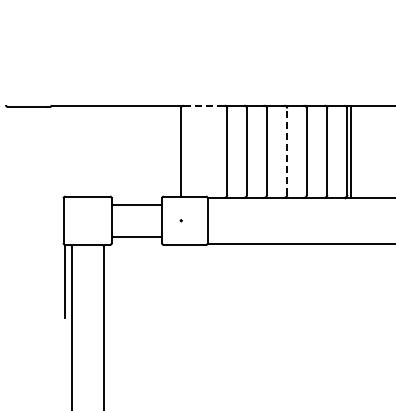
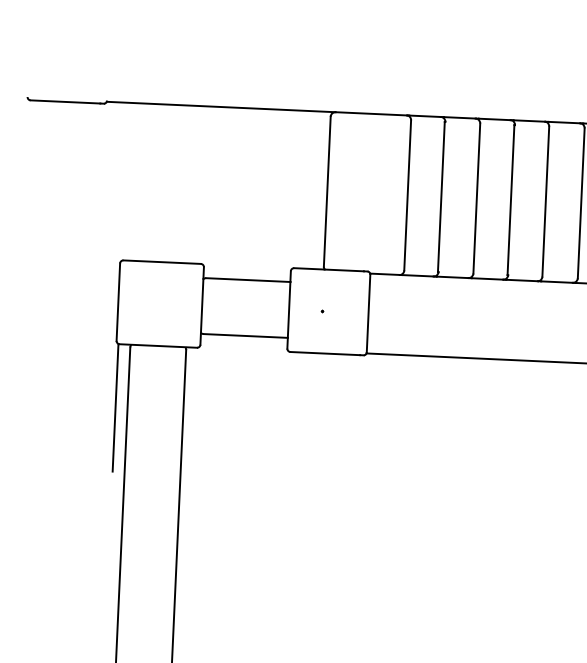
line: (204, 105) -> (371, 113), dashed -> solid
line: (286, 151) -> (510, 199), dashed -> solid

